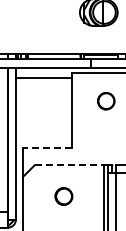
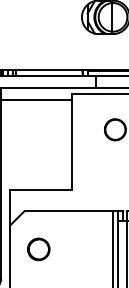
line: (47, 148) -> (40, 189), dashed -> solid
line: (69, 165) -> (68, 211), dashed -> solid
part: (63, 196) -> (38, 249), moved

